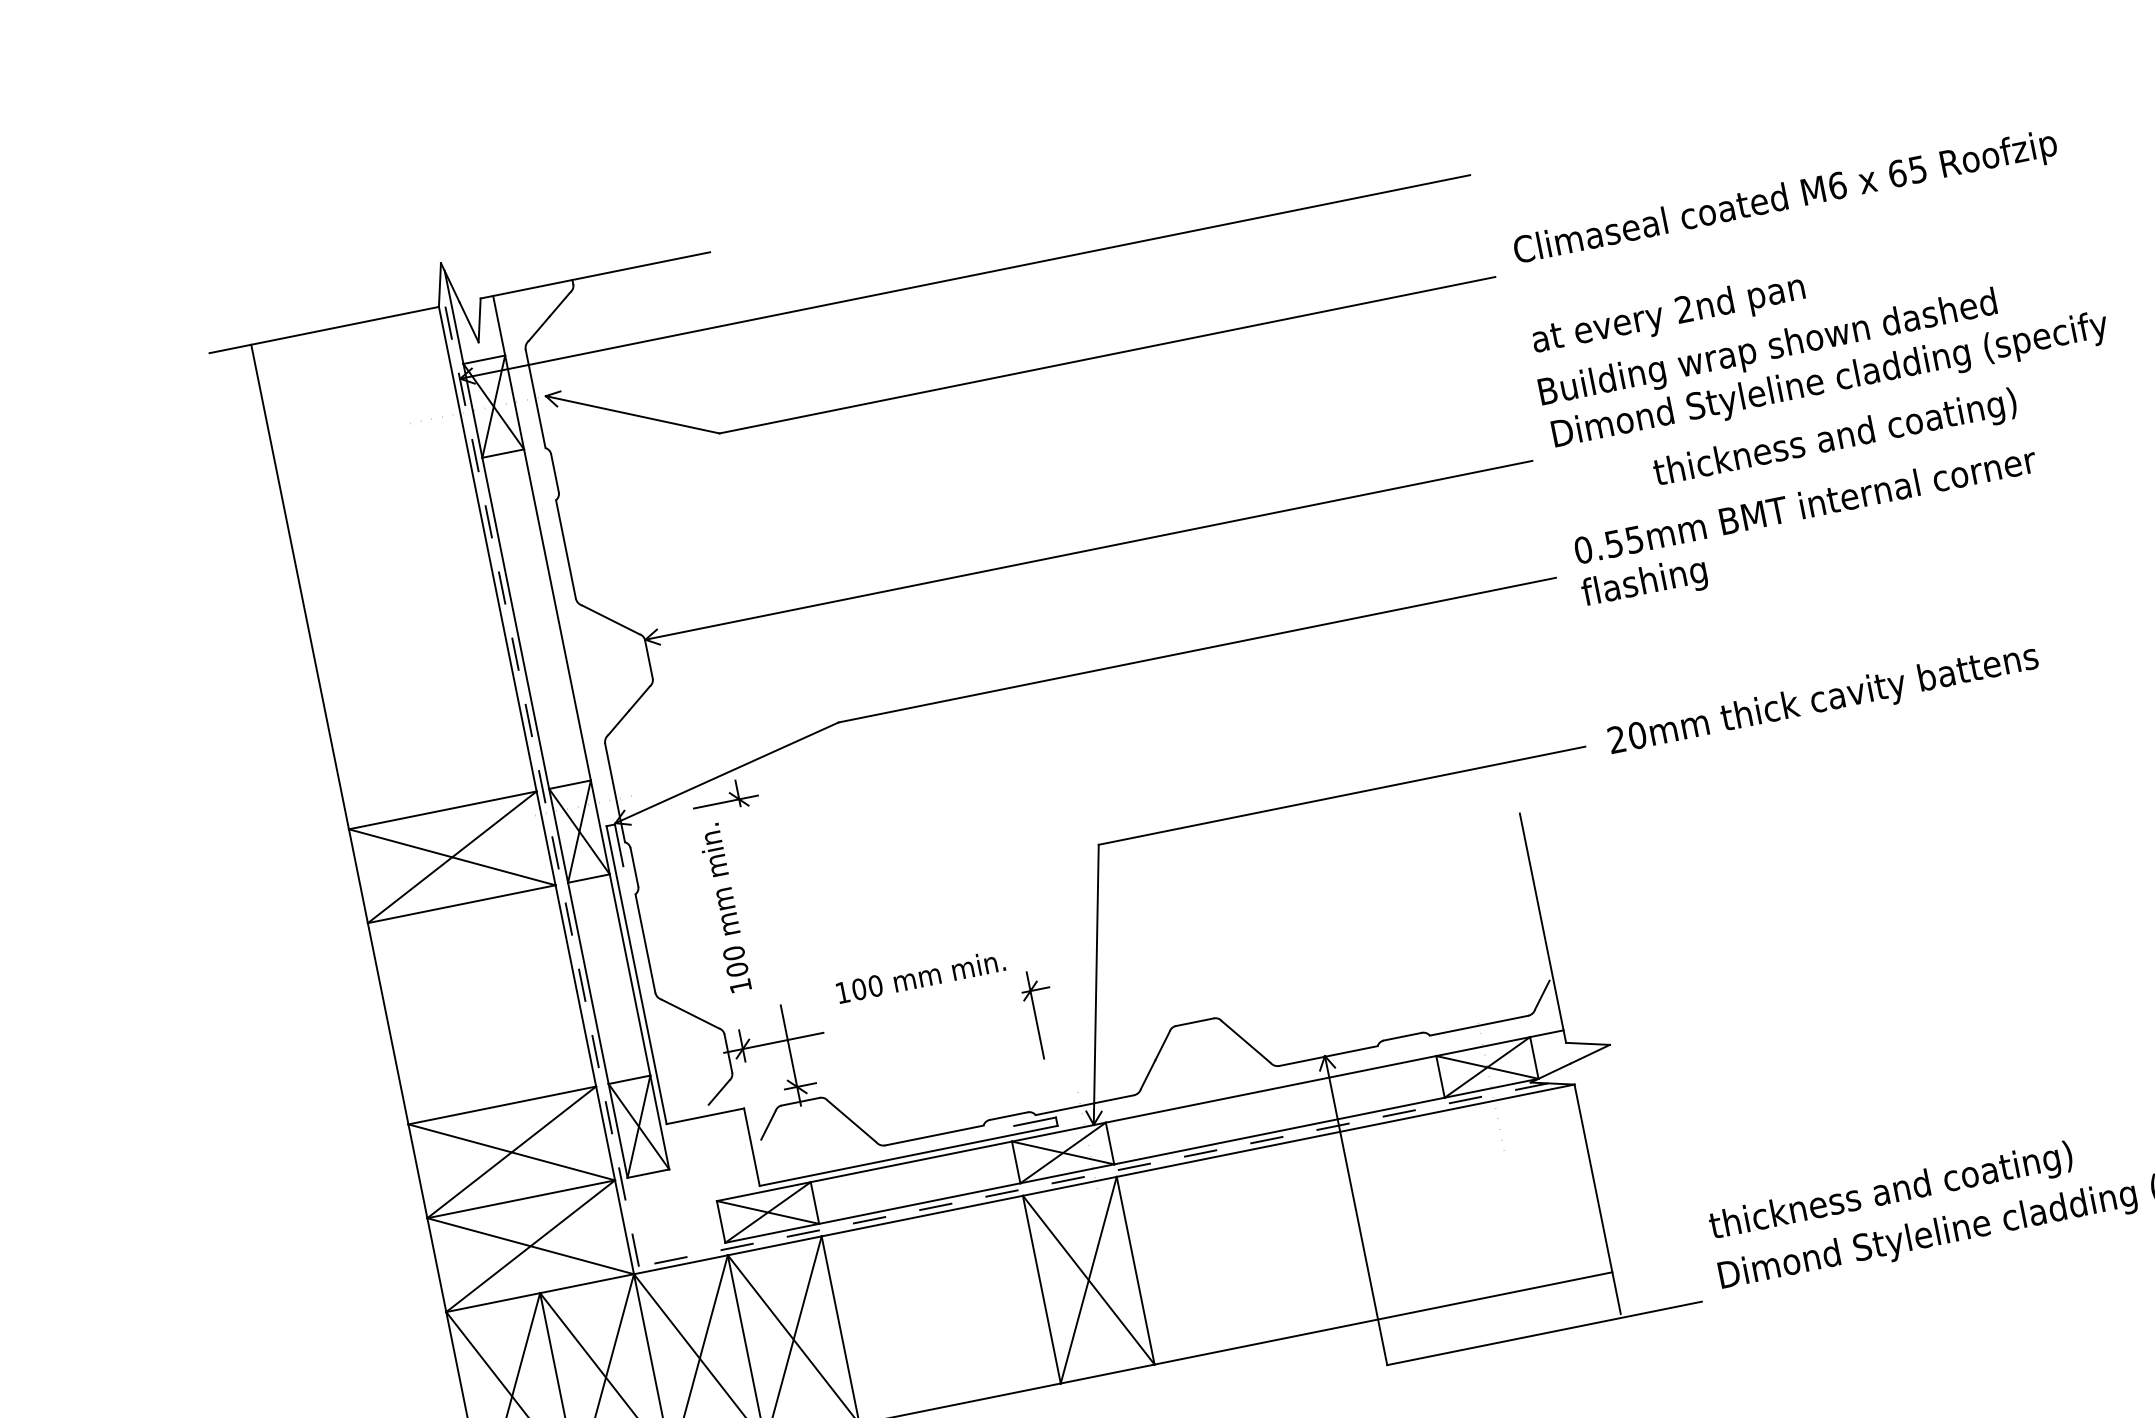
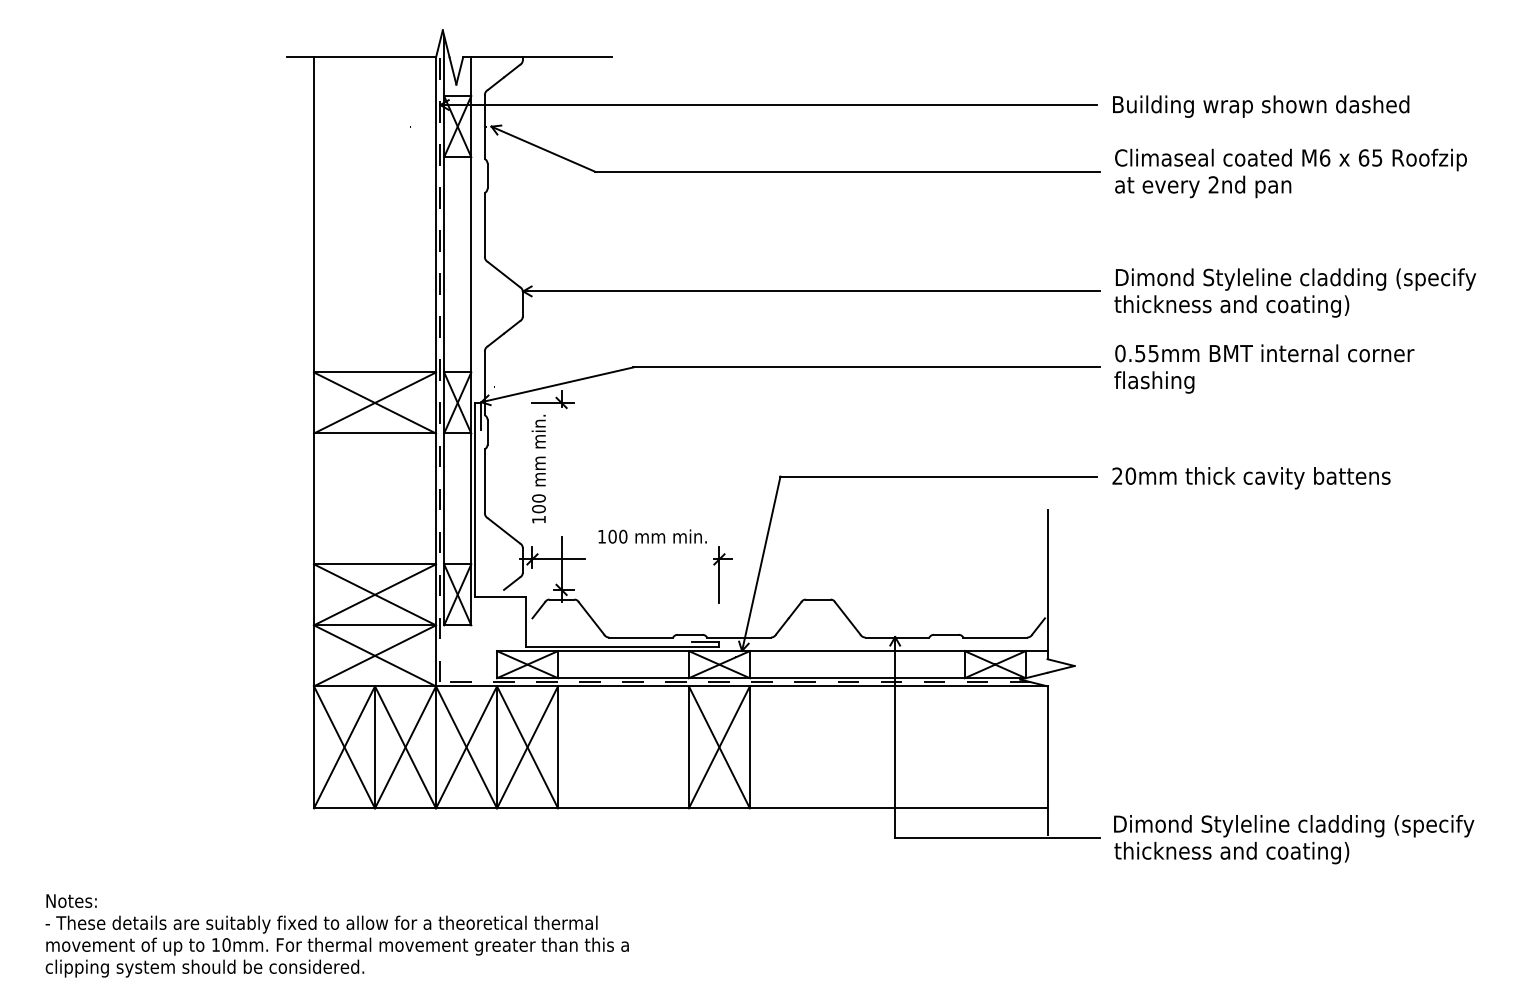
text: (1669, 315) -> (1203, 186), moved
text: (1768, 349) -> (1261, 106), moved
text: (1835, 440) -> (1231, 306), moved
text: (1890, 1192) -> (1231, 852), moved

